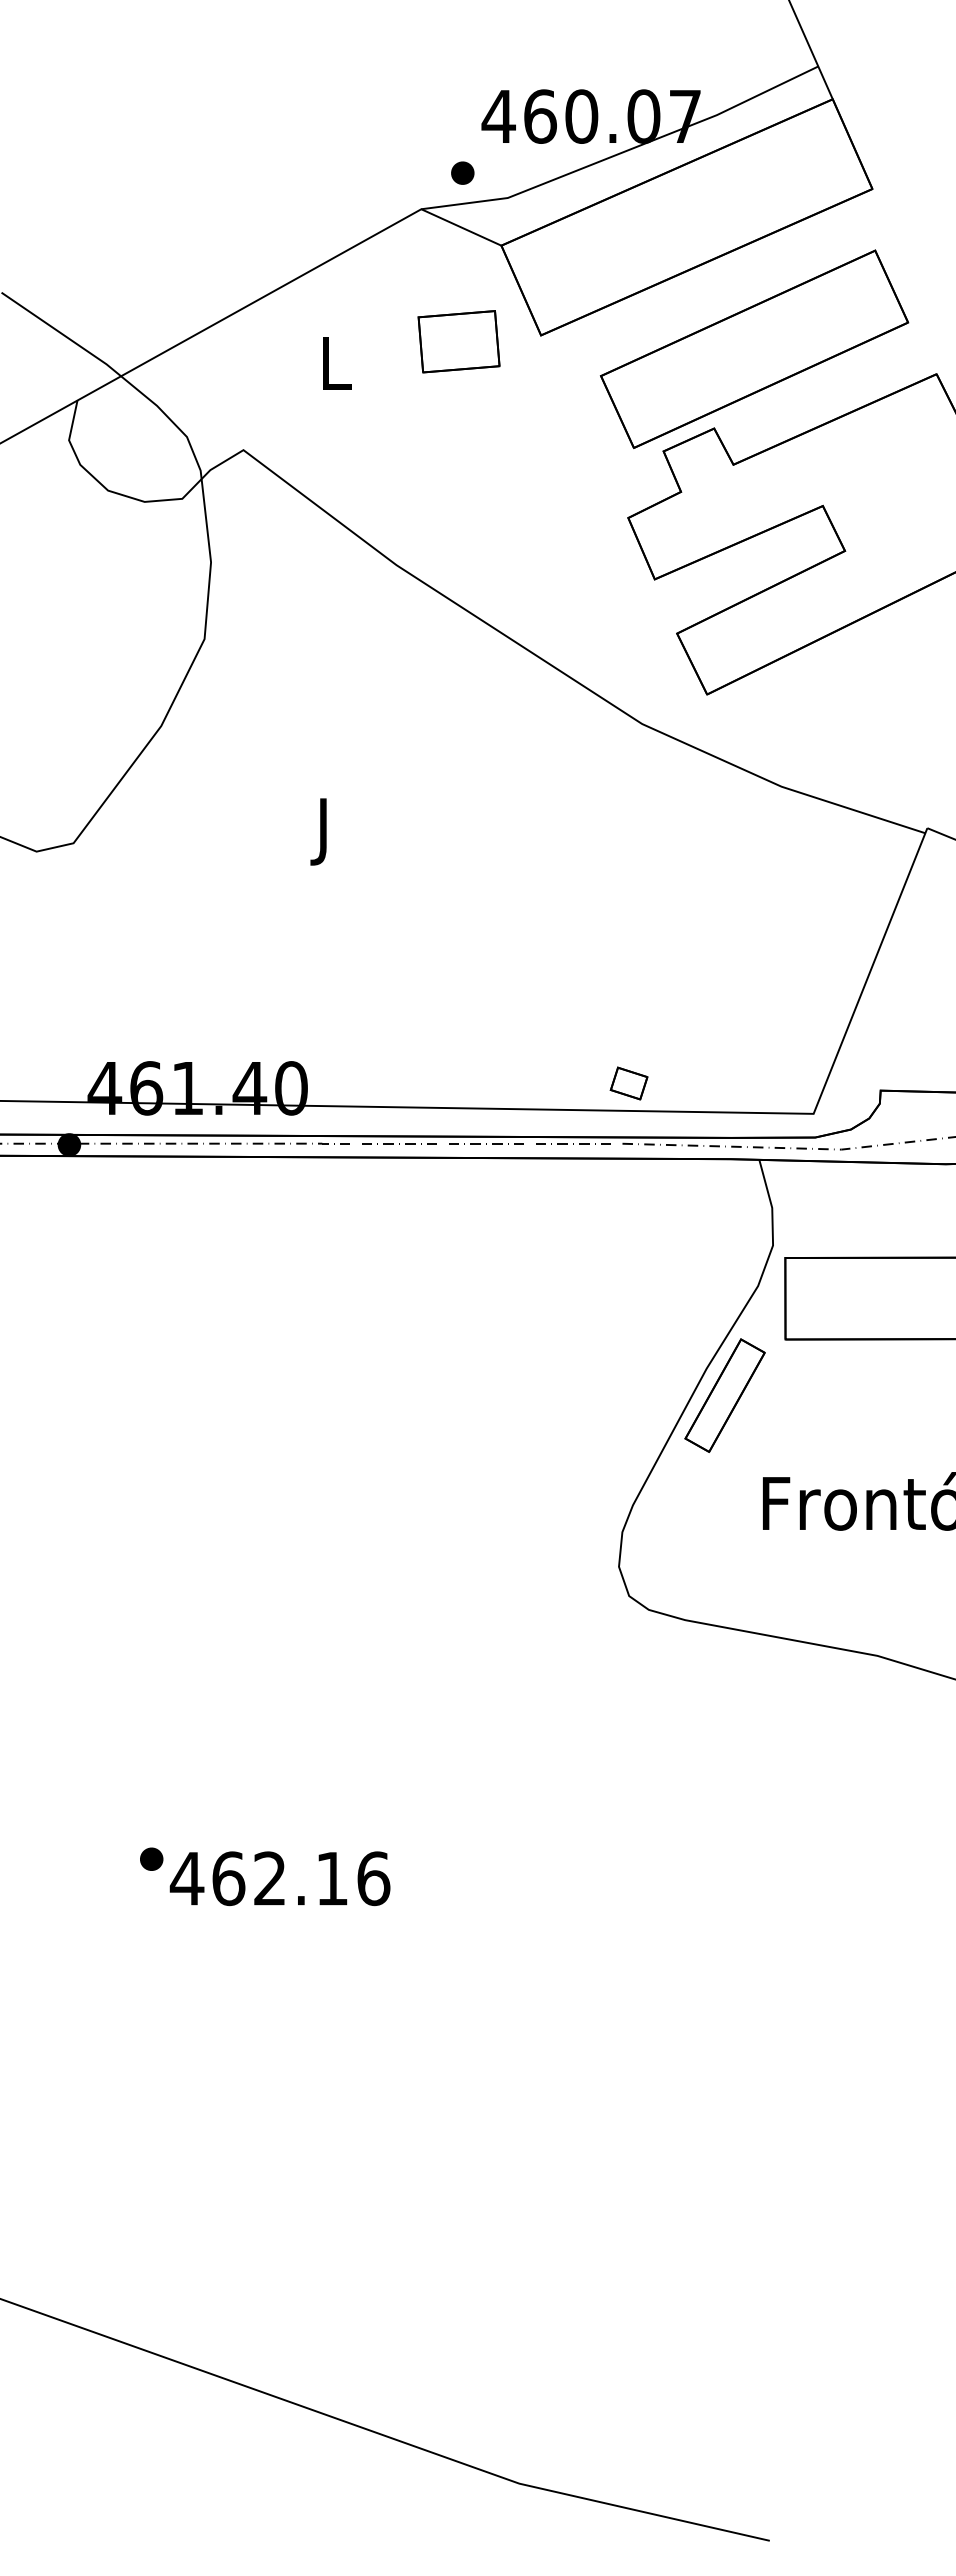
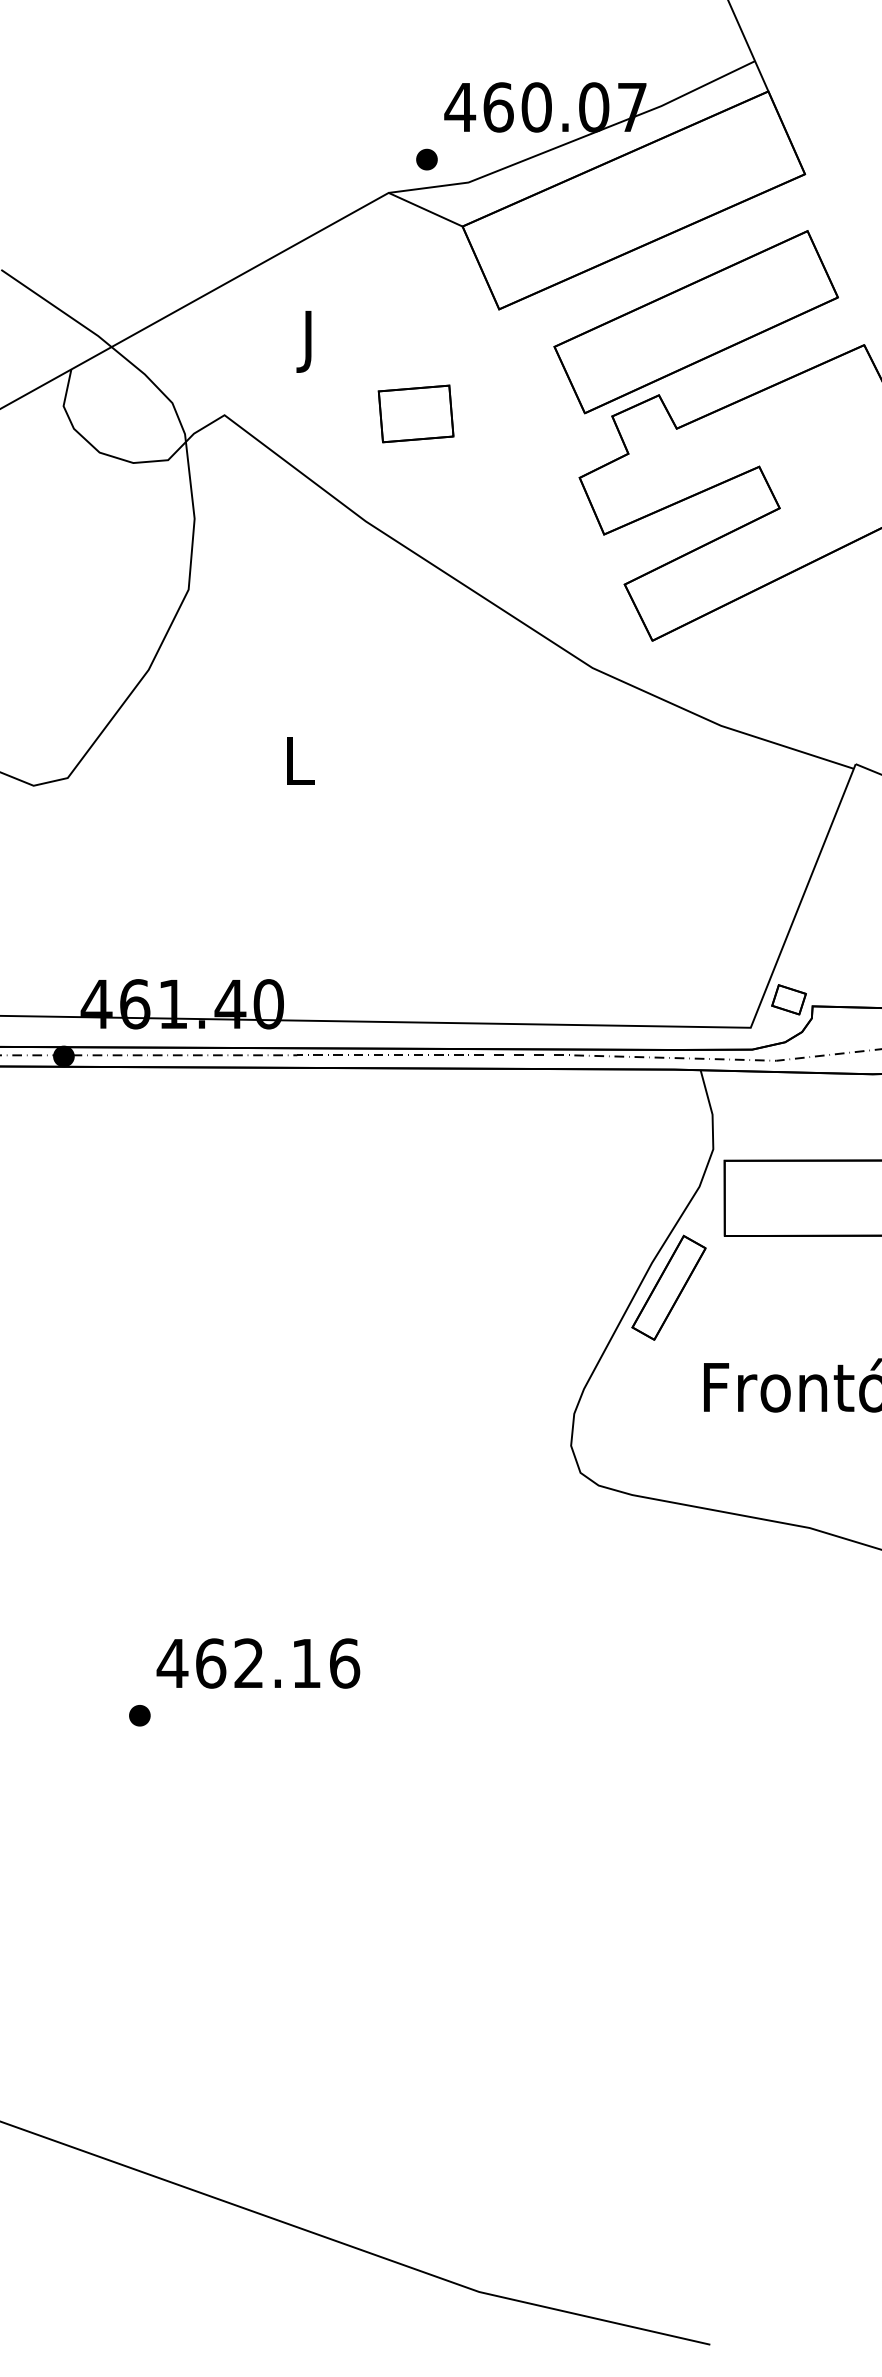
part: (458, 341) -> (415, 413), moved
text: (336, 370) -> (310, 341), L -> J
text: (325, 831) -> (300, 767), J -> L
part: (628, 1083) -> (788, 999), moved
text: (279, 1878) -> (257, 1663), moved

